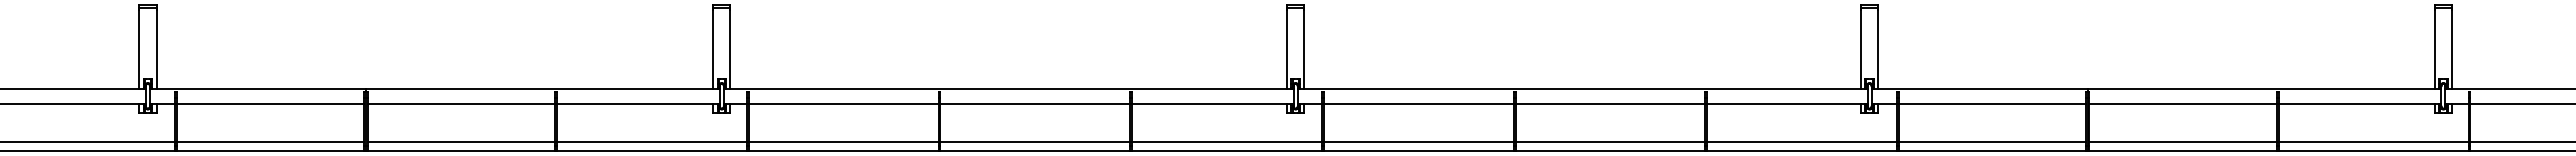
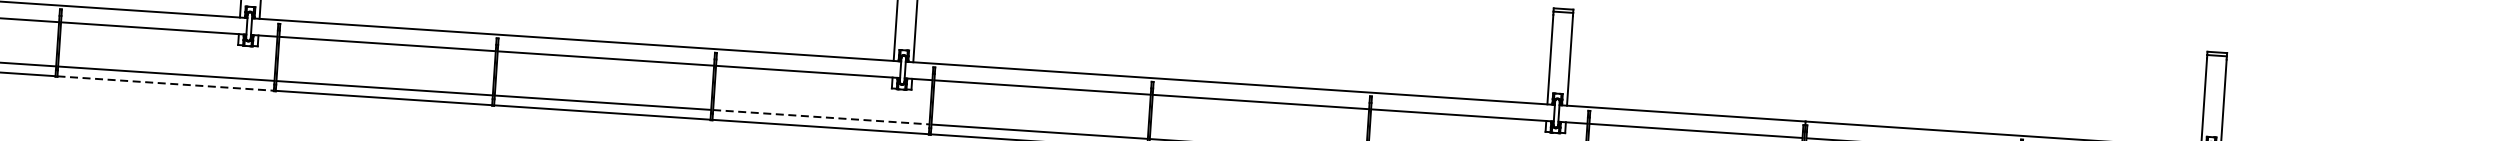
line: (1227, 142) -> (821, 117), solid -> dashed
line: (652, 150) -> (166, 83), solid -> dashed

